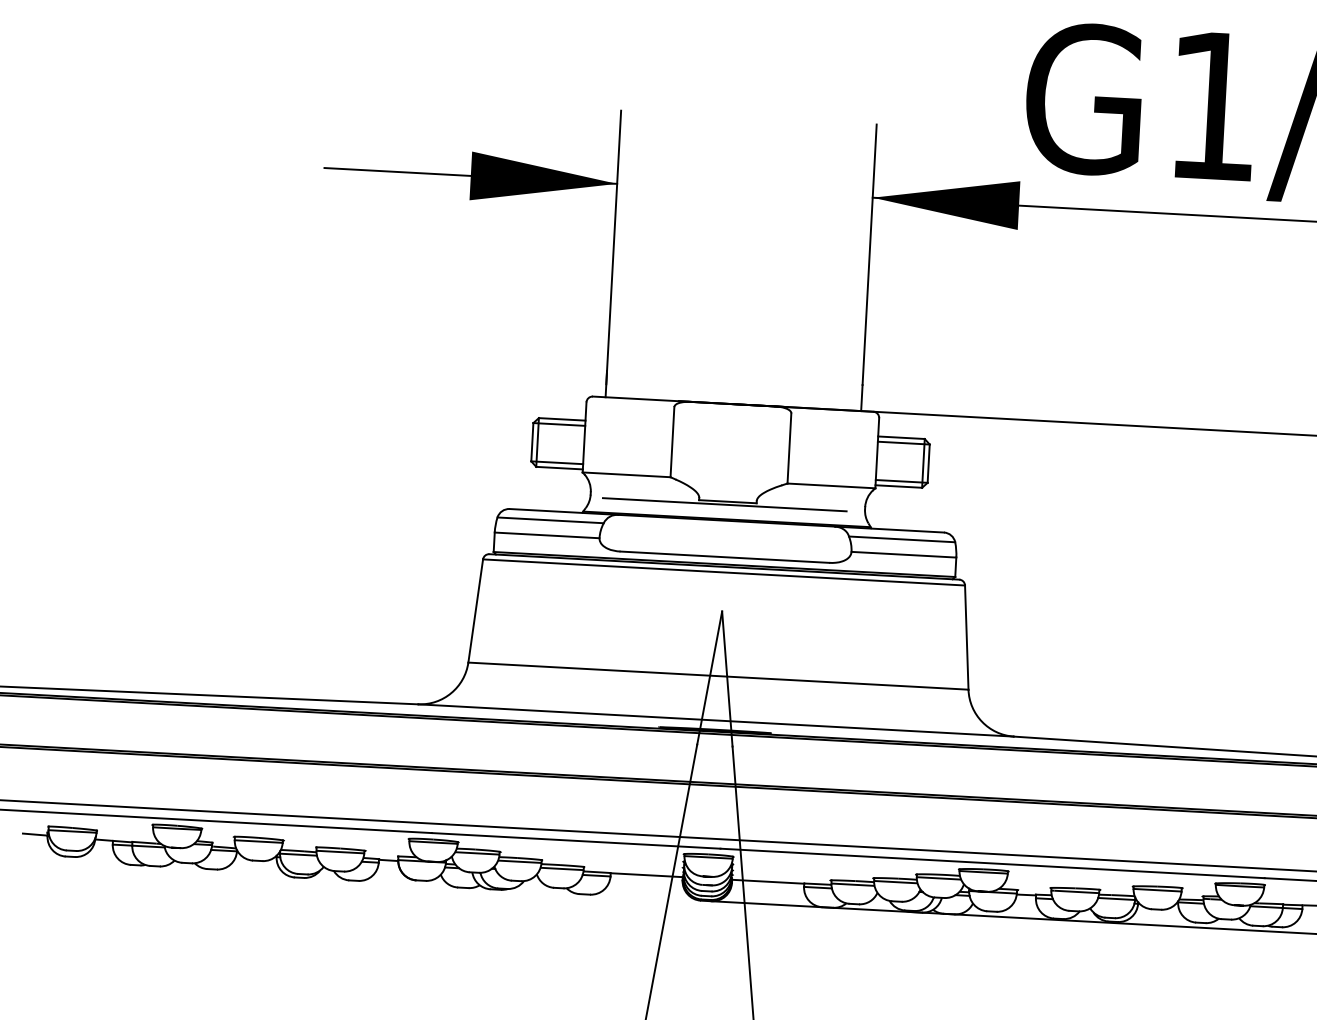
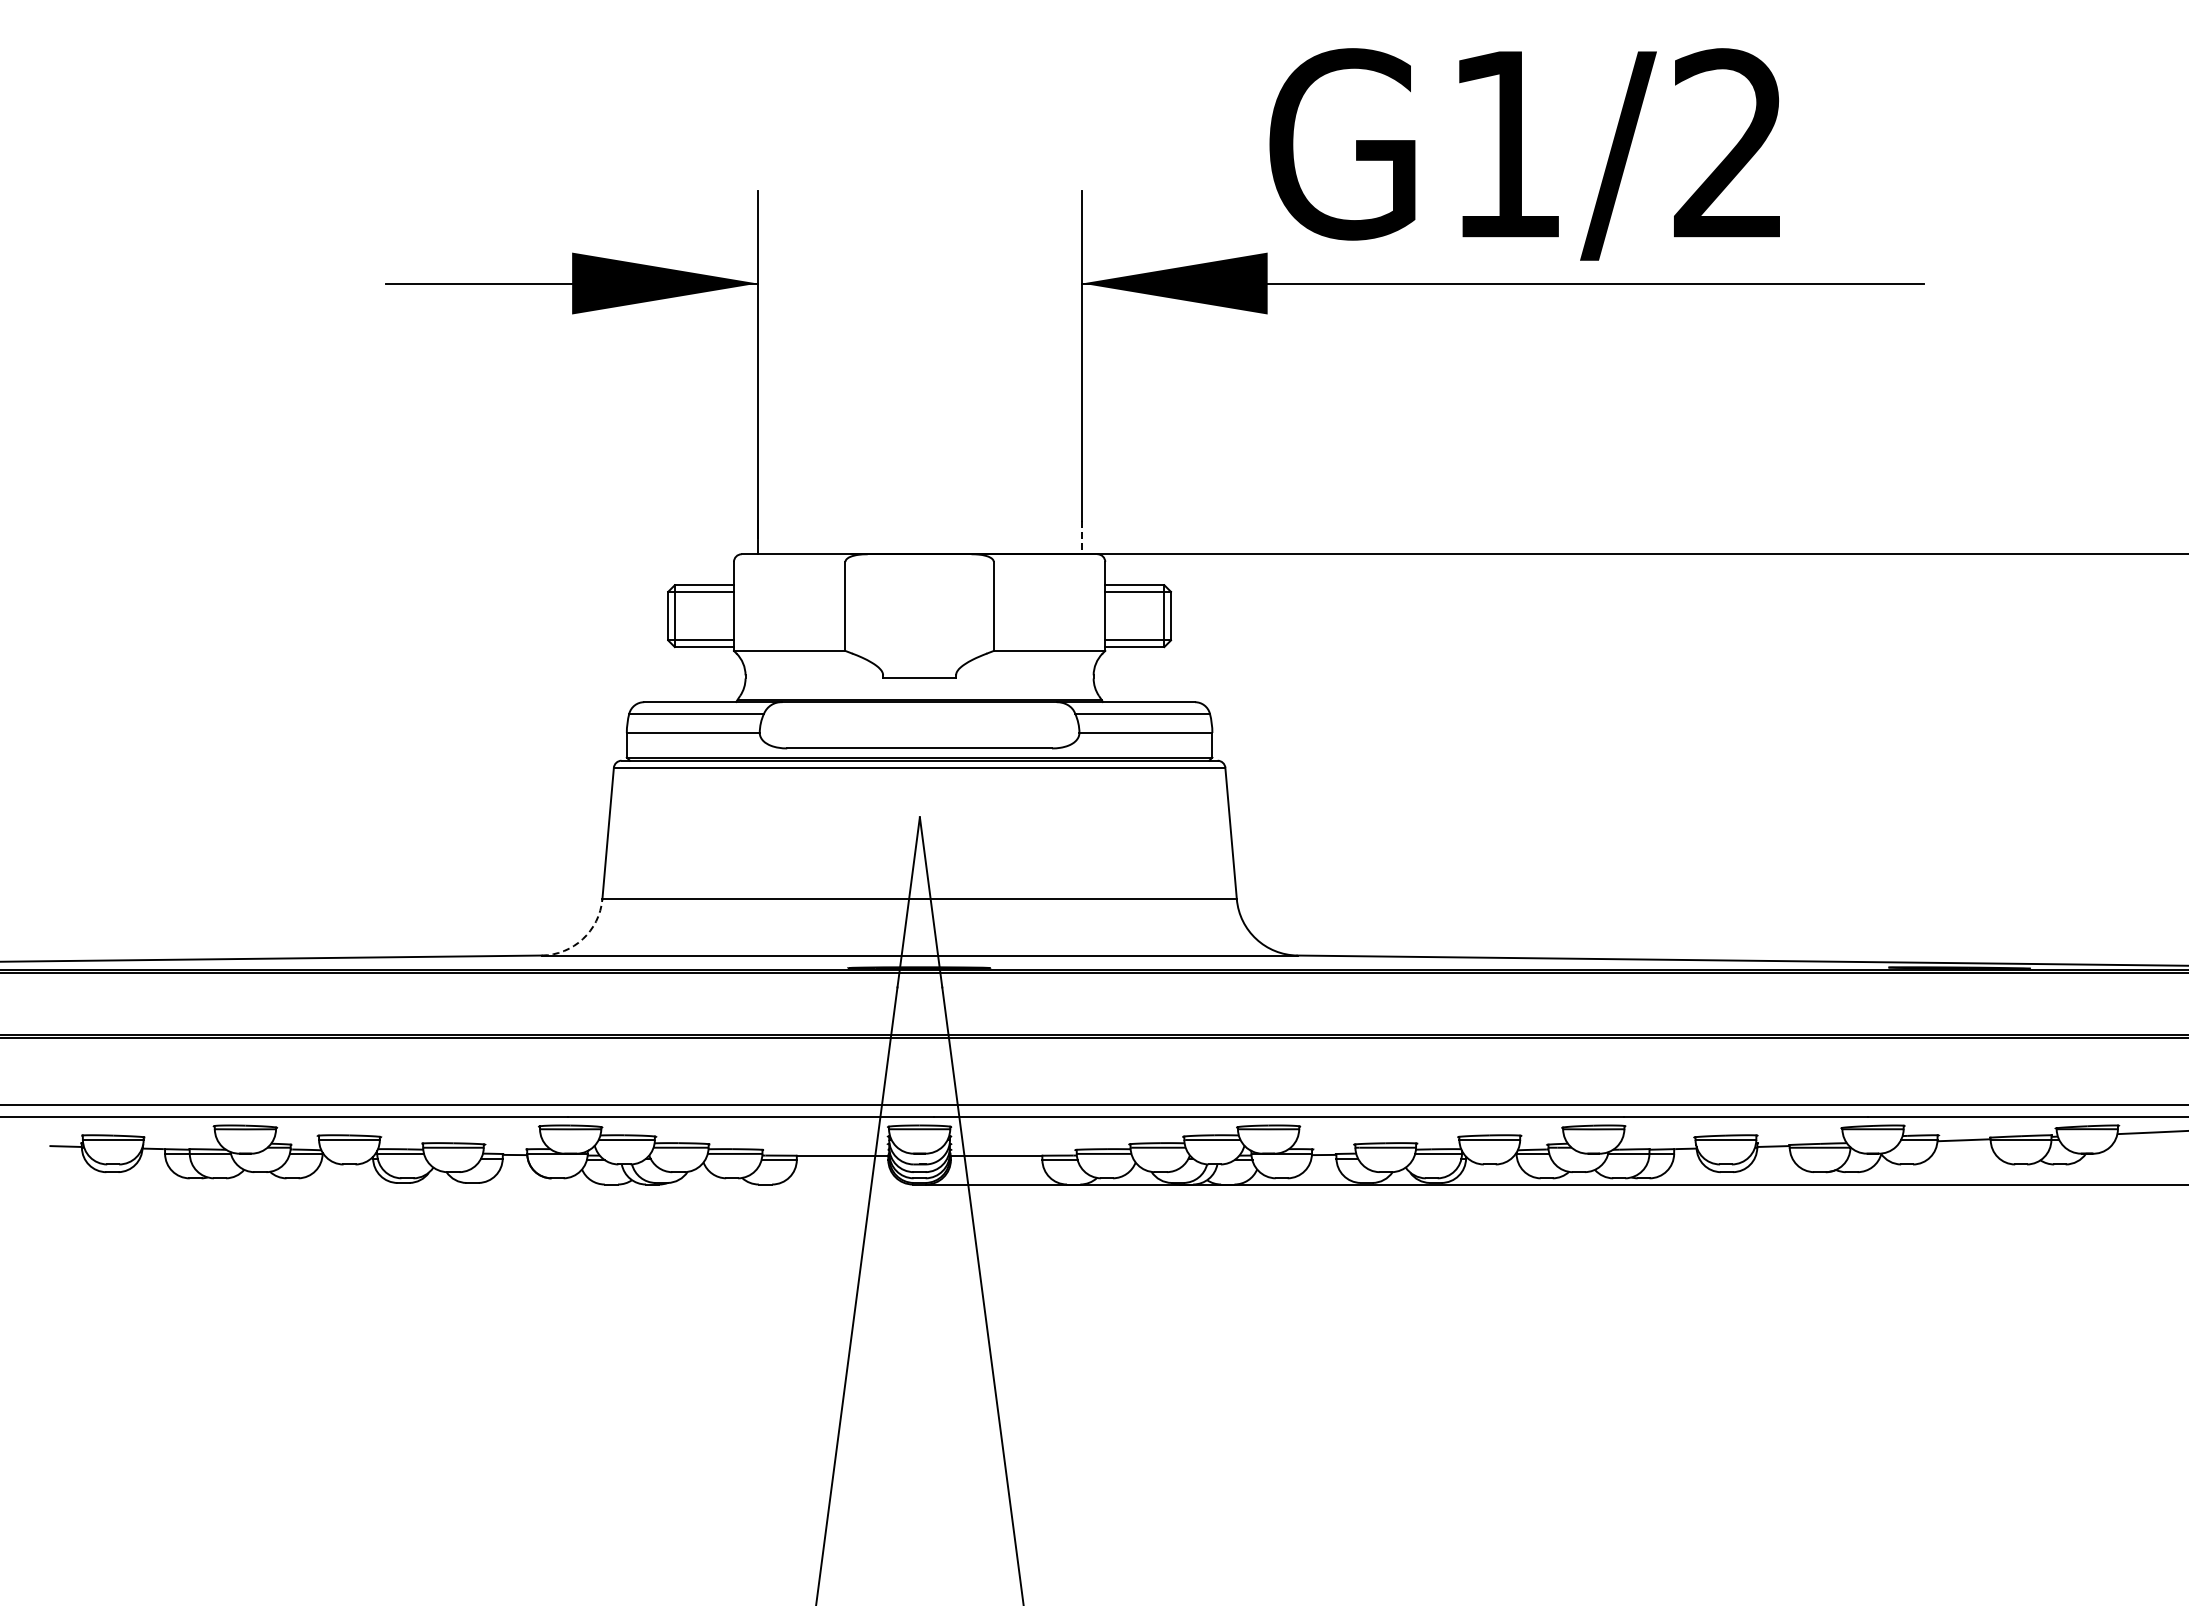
line: (861, 397) -> (1081, 537), solid -> dashed
line: (724, 505) -> (915, 682), removed
arc: (450, 693) -> (582, 939), solid -> dashed

